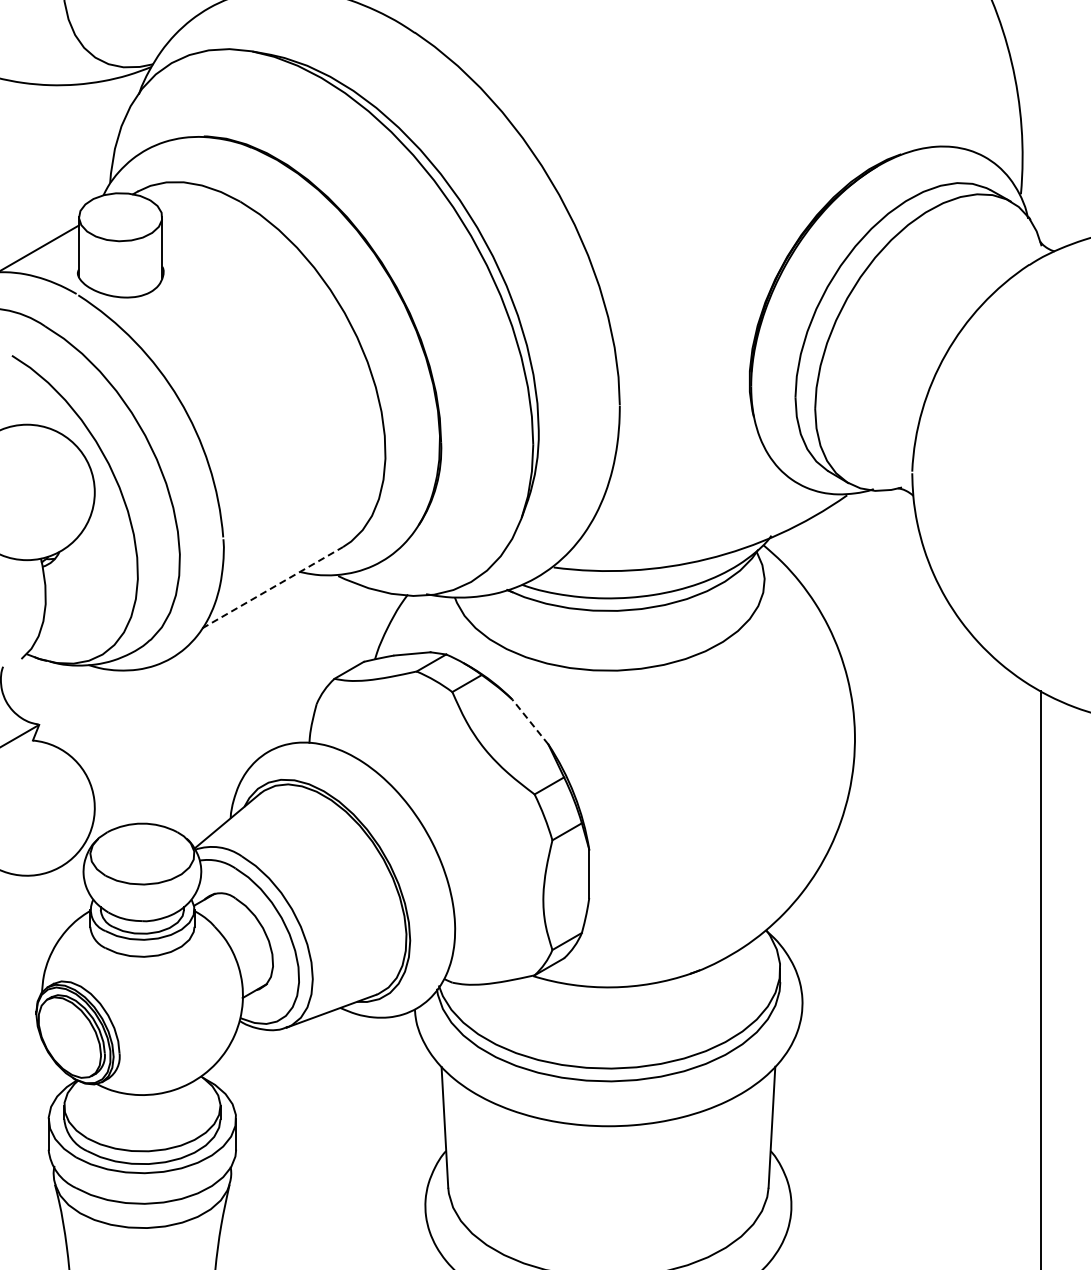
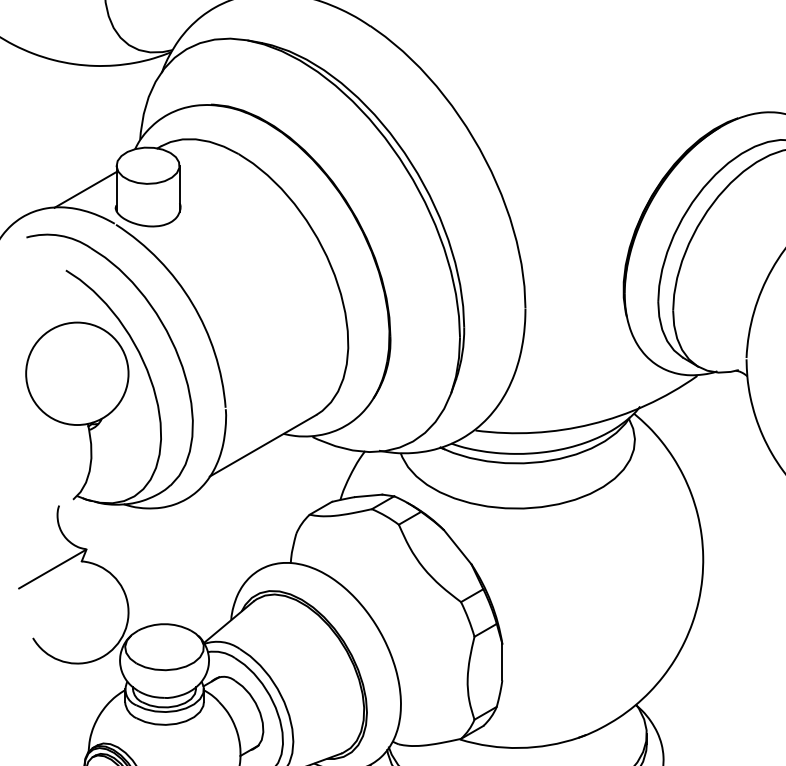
line: (273, 587) -> (263, 445), dashed -> solid
line: (530, 721) -> (457, 546), dashed -> solid

